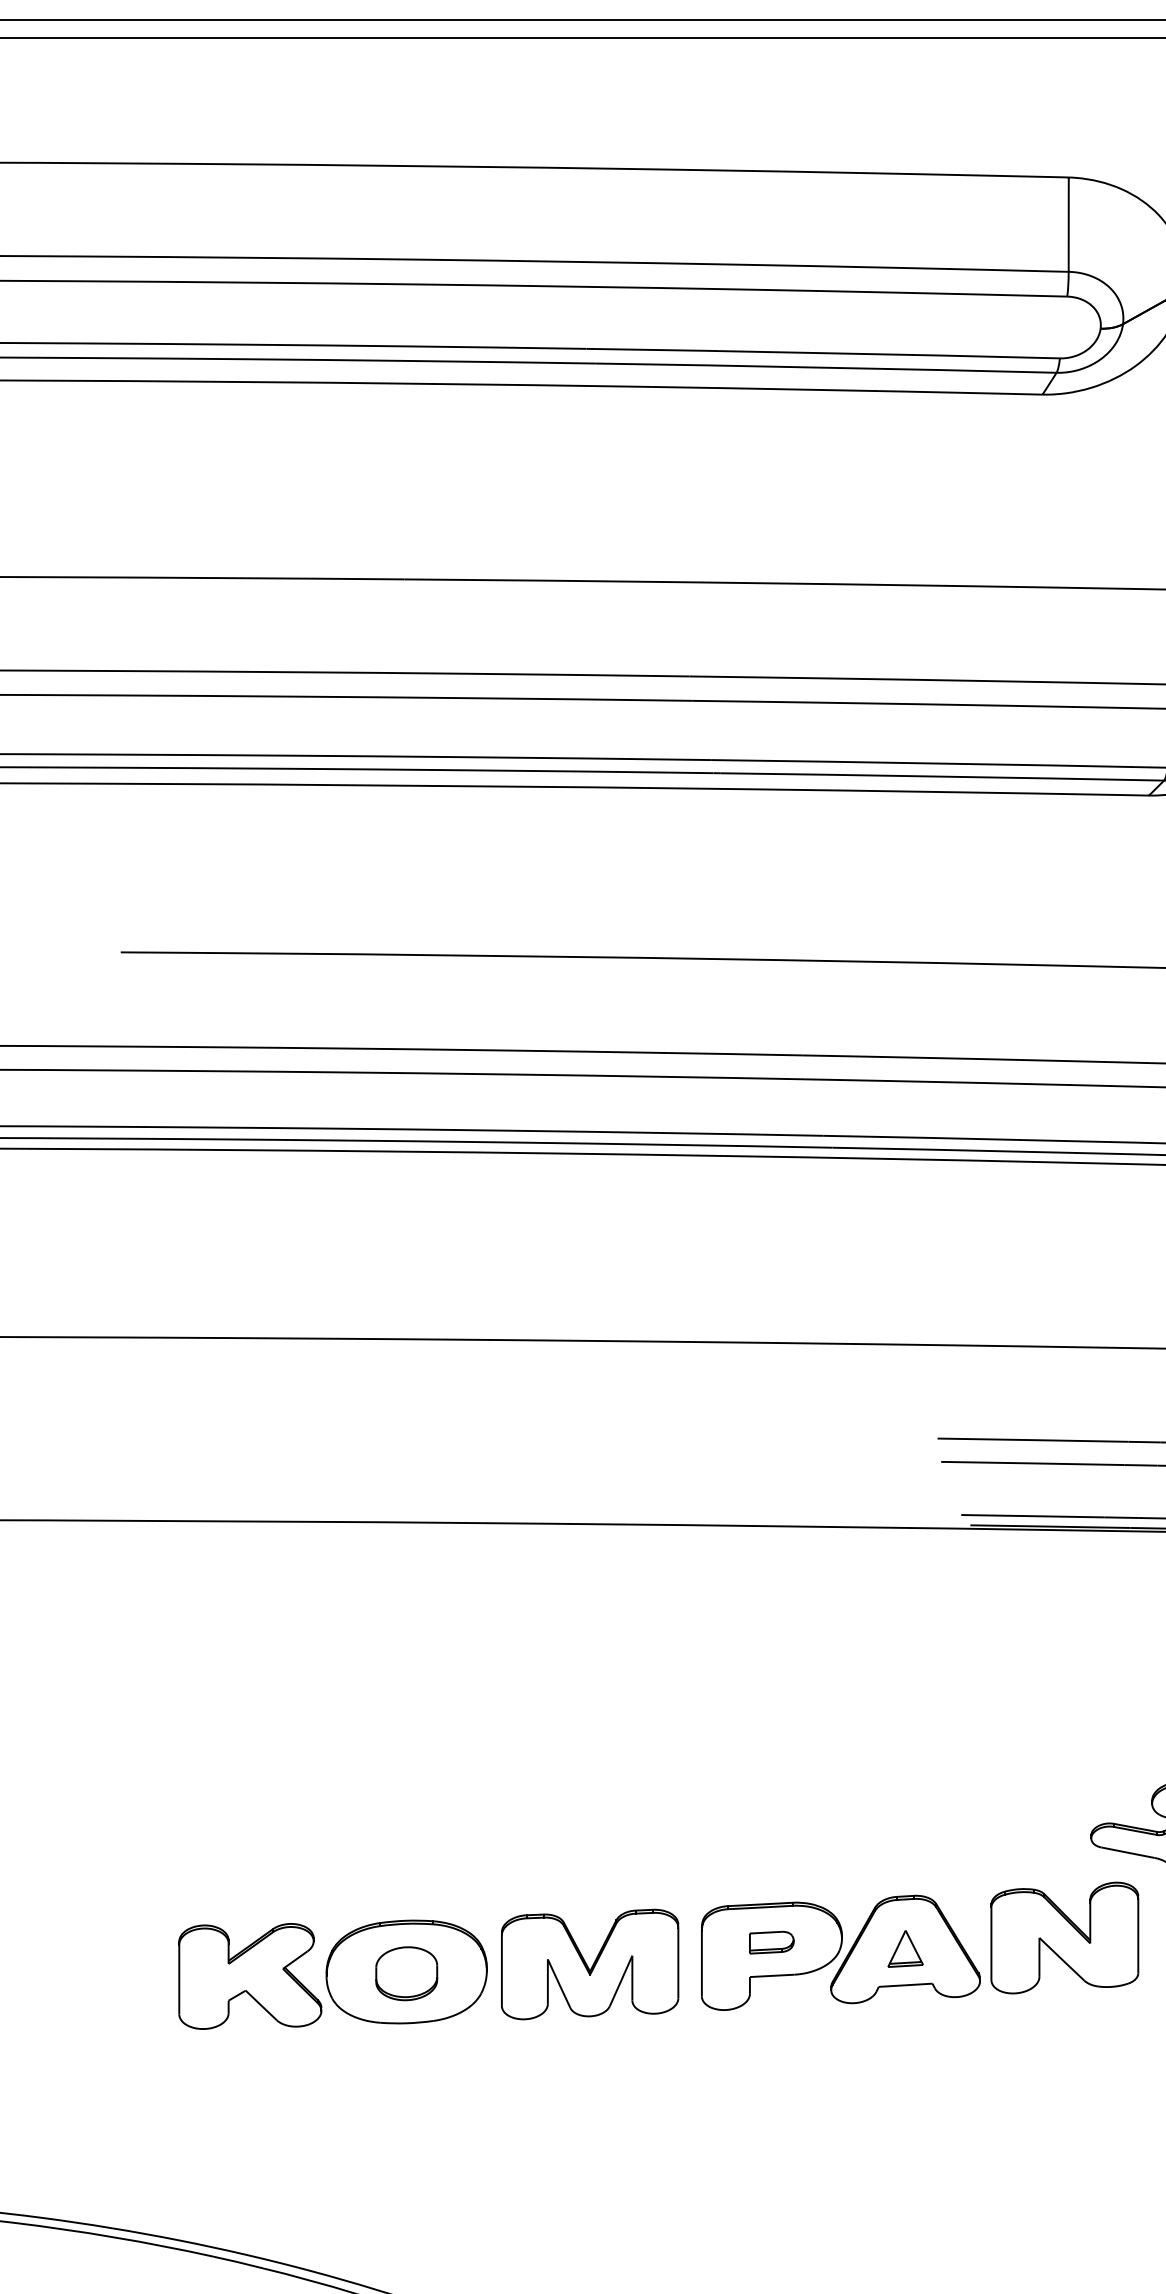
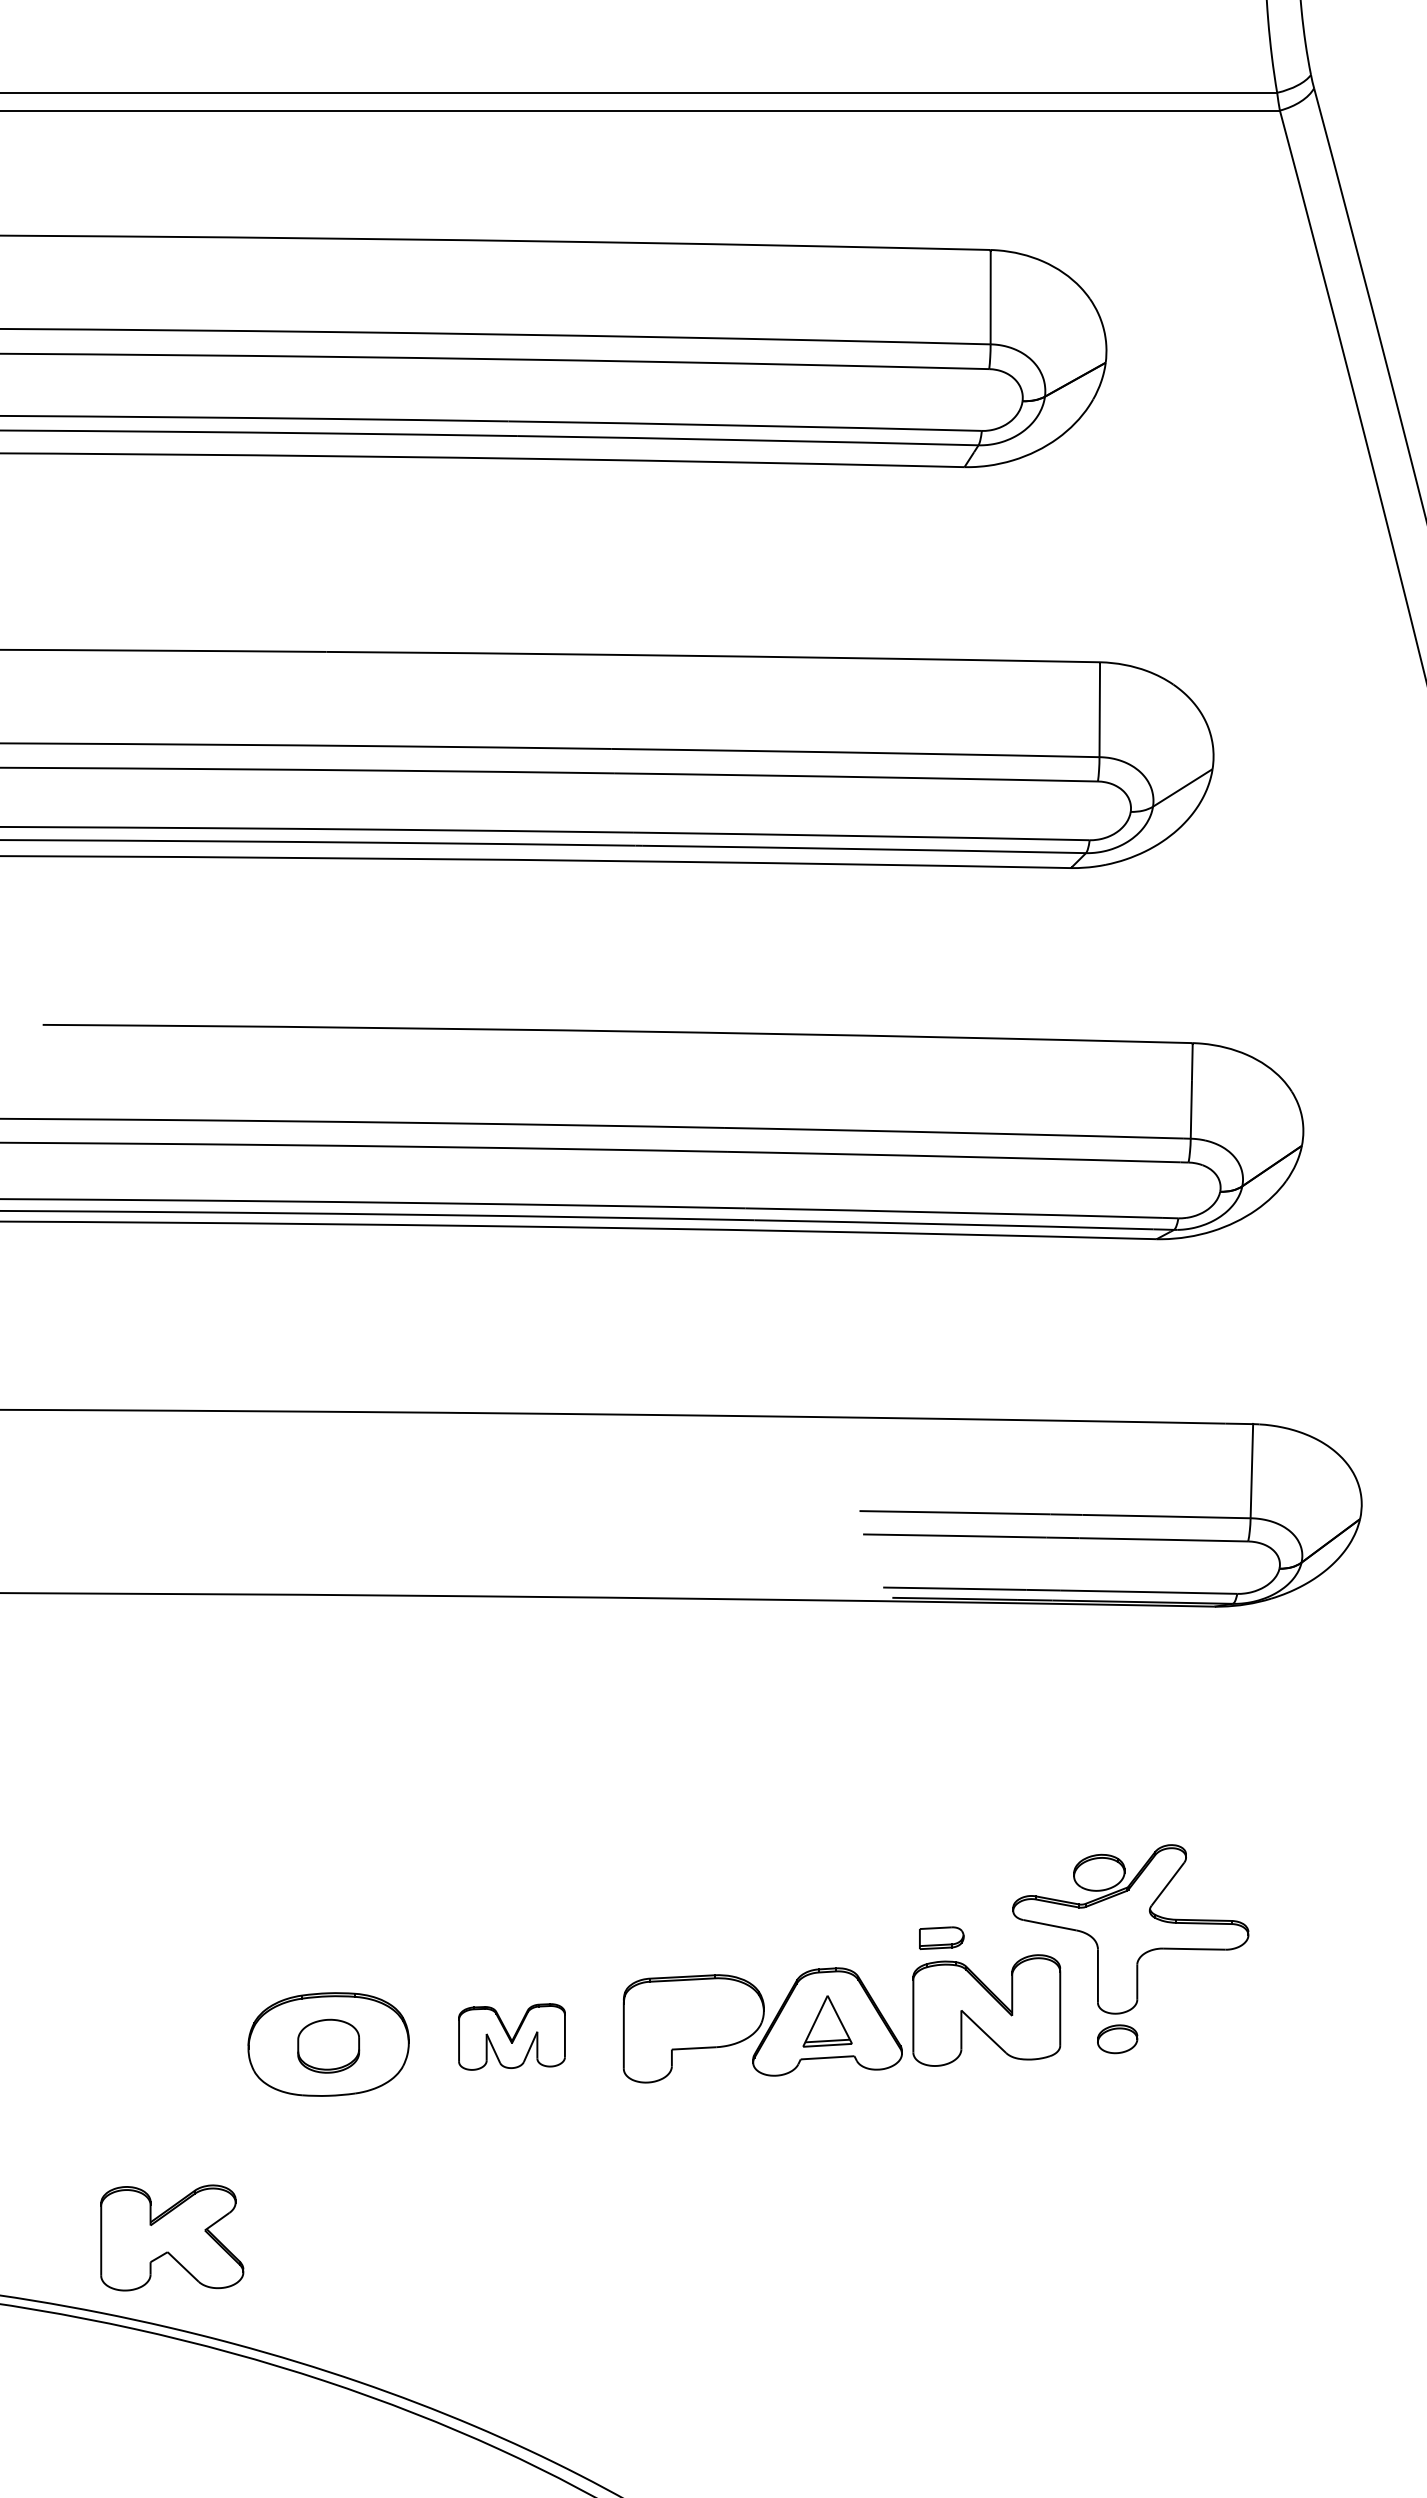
part: (771, 1941) -> (941, 1937), moved
part: (905, 1948) -> (827, 2021), size x1.4
part: (589, 1963) -> (511, 2036), size x0.6
part: (250, 1975) -> (172, 2237), moved

